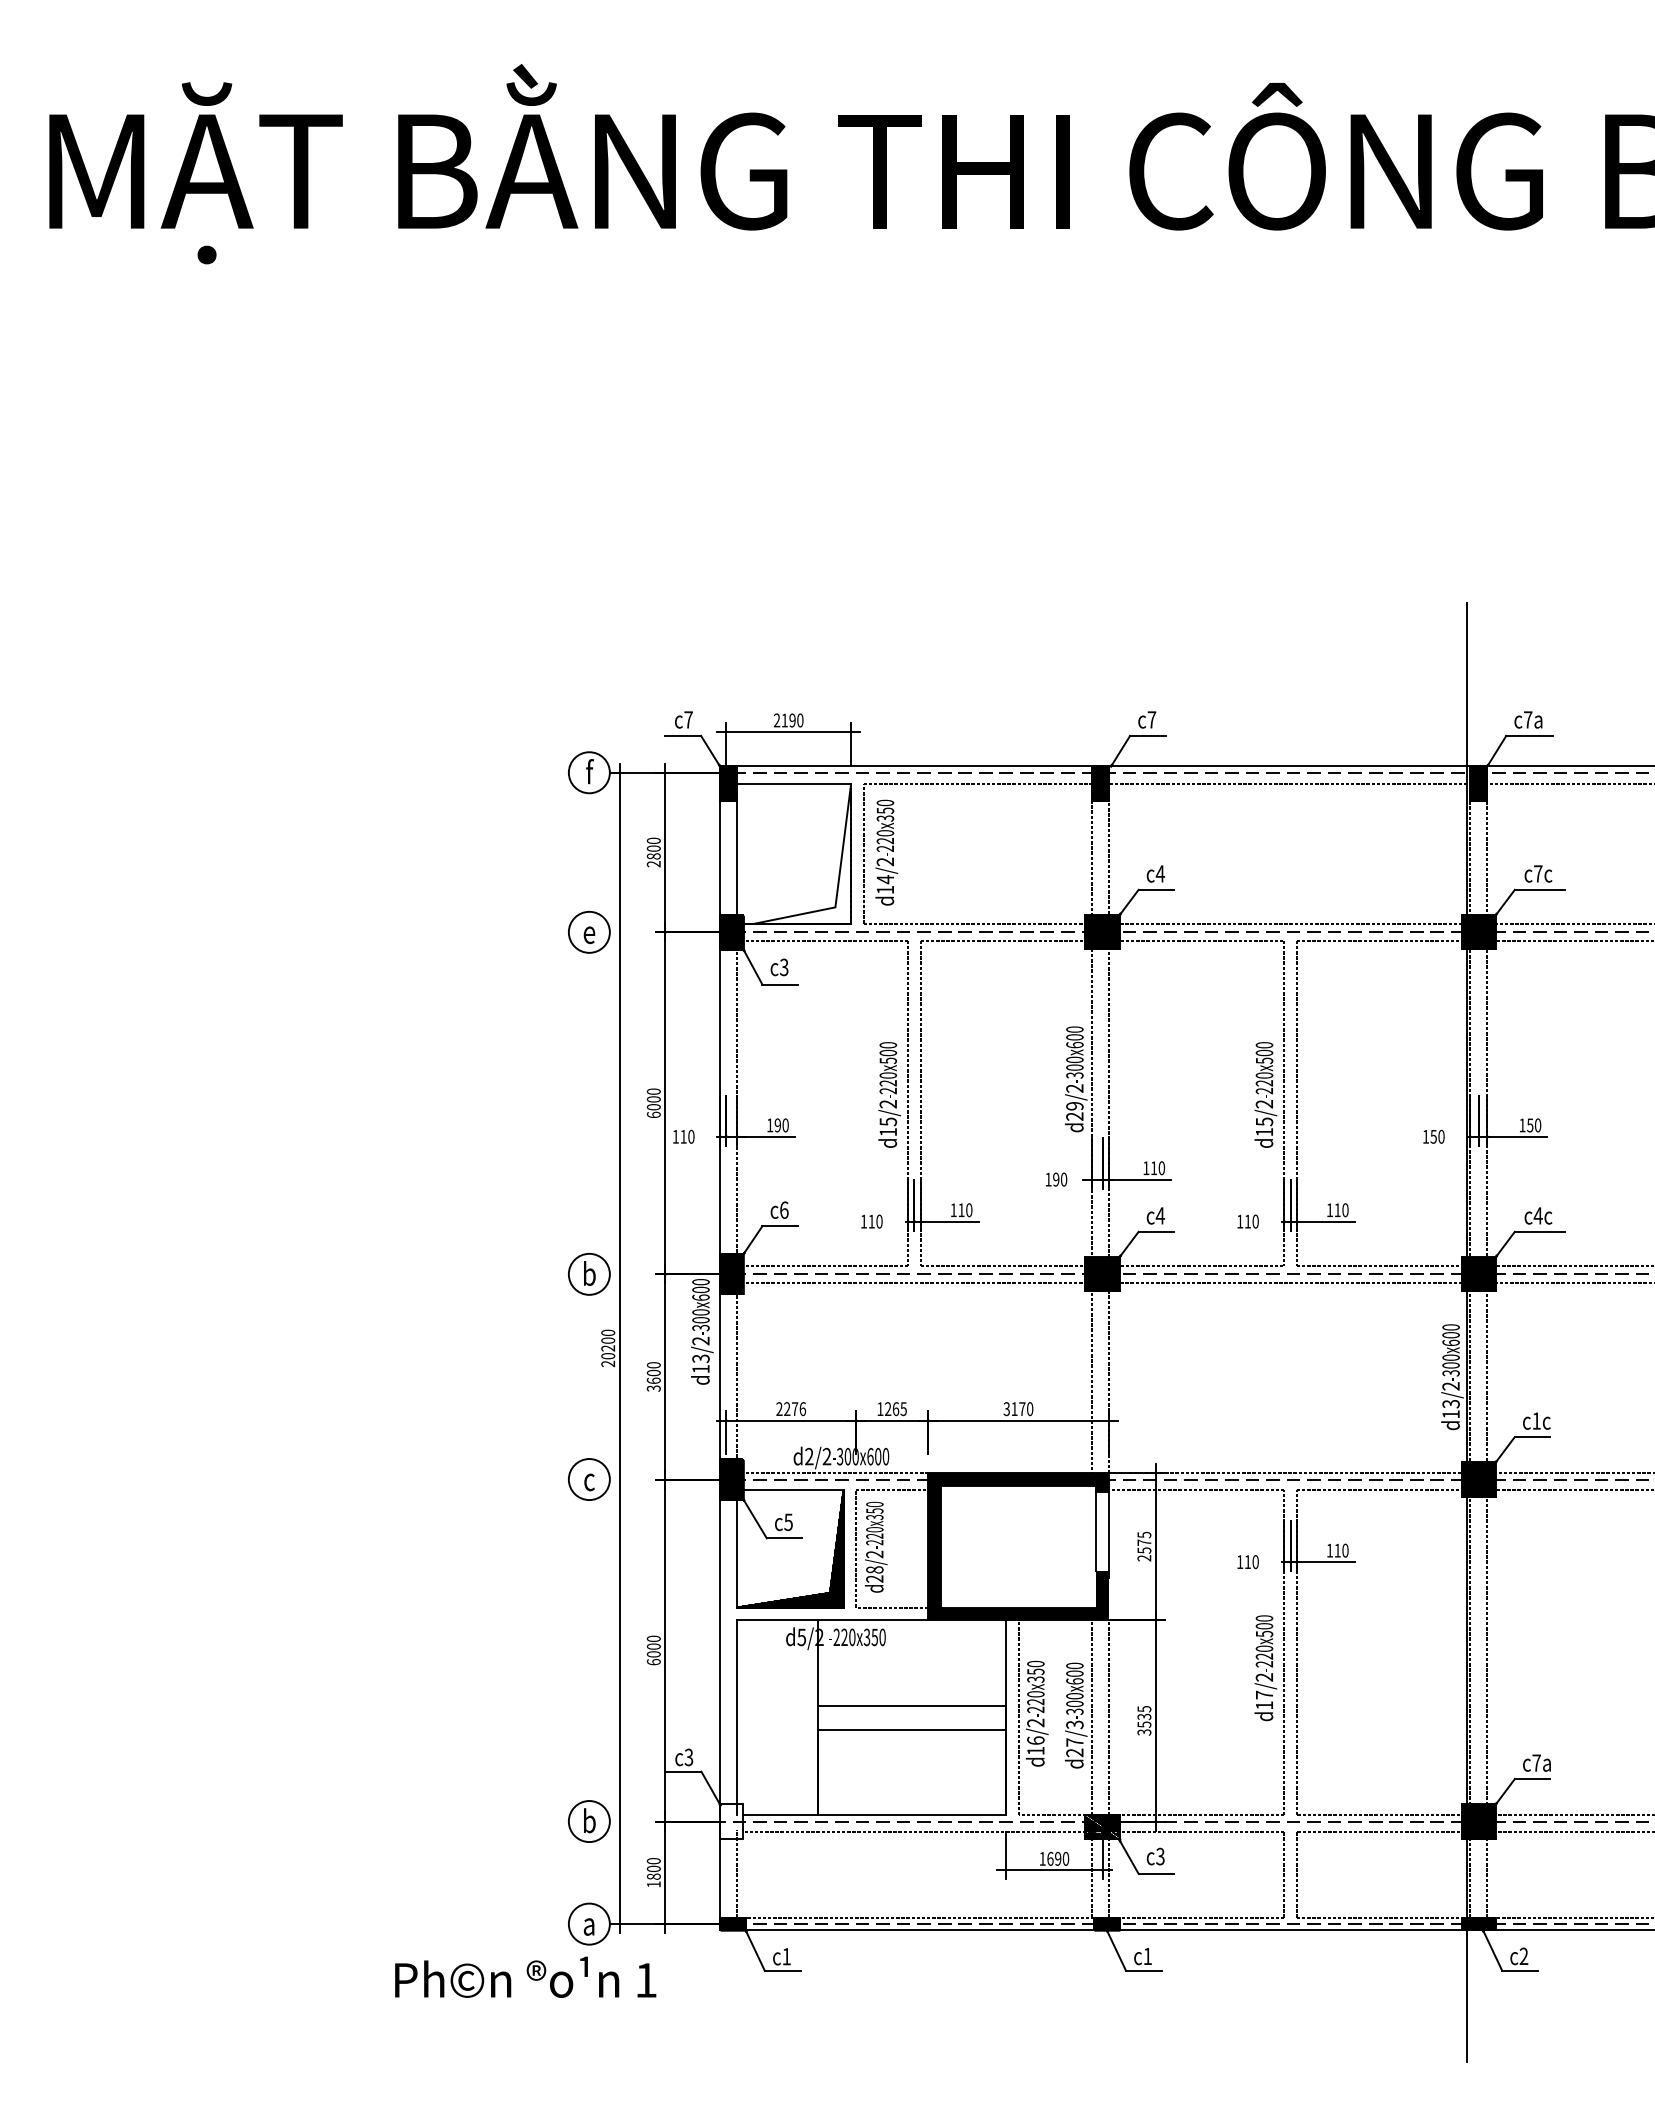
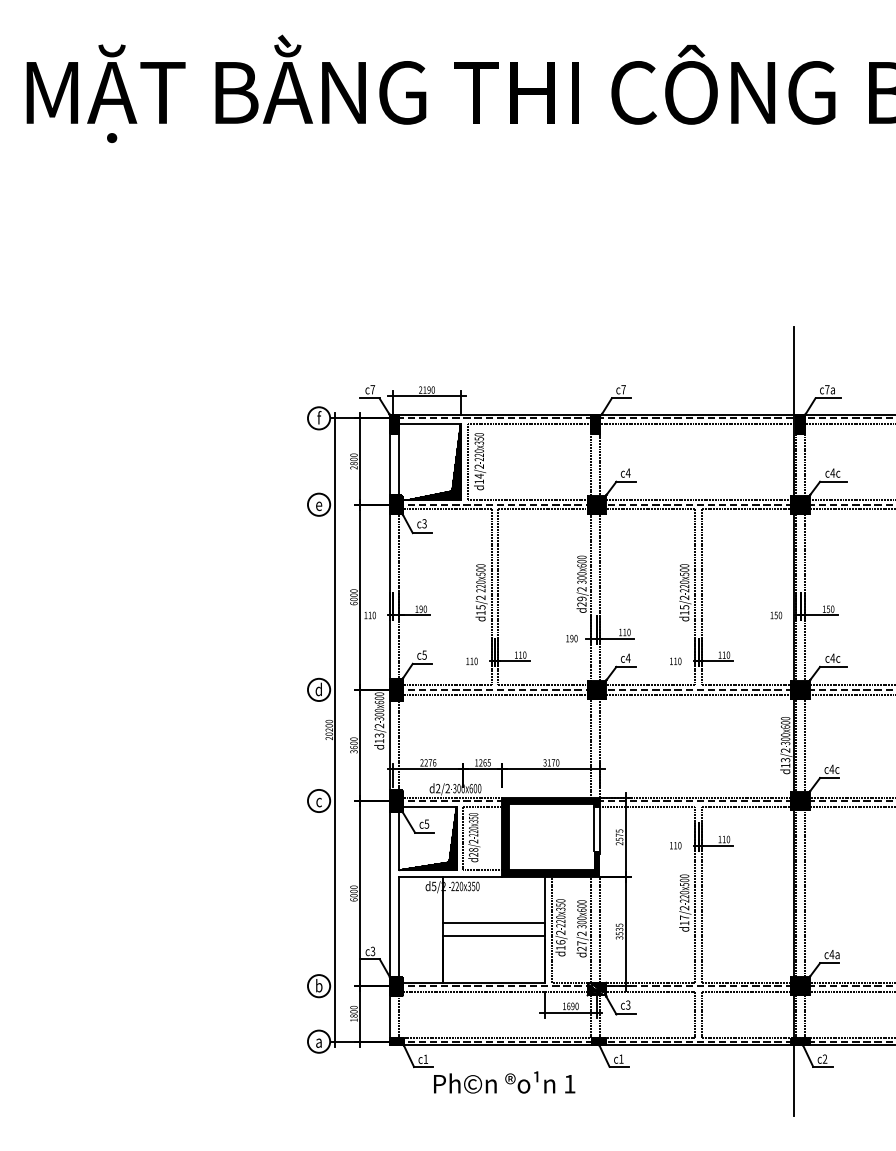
hatch: (802, 854) -> (434, 462), added
text: (1537, 872) -> (832, 472), c7c -> c4c
text: (784, 1208) -> (424, 654), c6 -> c5
text: (588, 1273) -> (318, 689), b -> d
text: (1535, 1419) -> (831, 768), c1c -> c4c
text: (1075, 1724) -> (582, 933), /3 -> /2
text: (1535, 1763) -> (831, 954), c7a -> c4a
hatch: (730, 1820) -> (395, 985), added
text: (525, 1977) -> (504, 1082), moved

